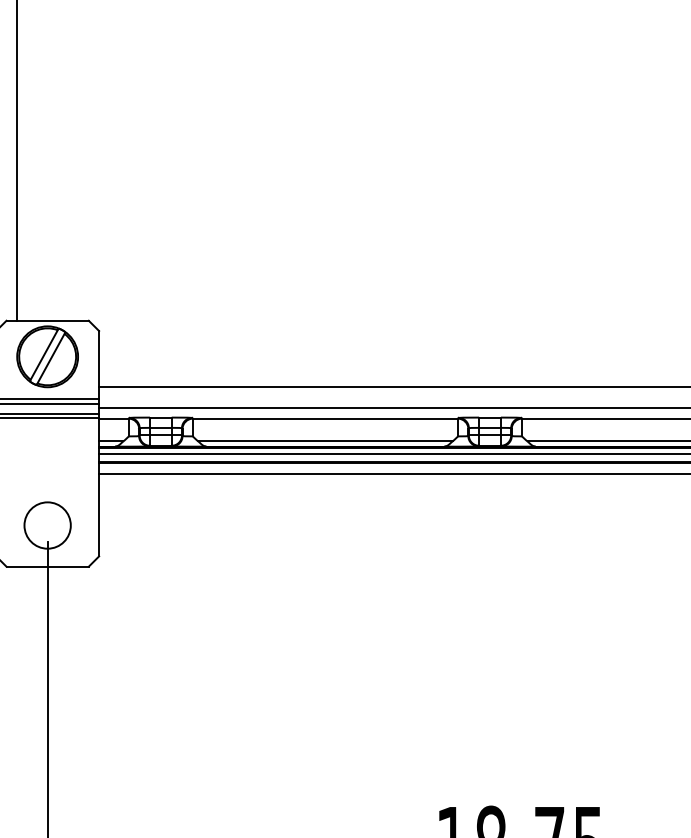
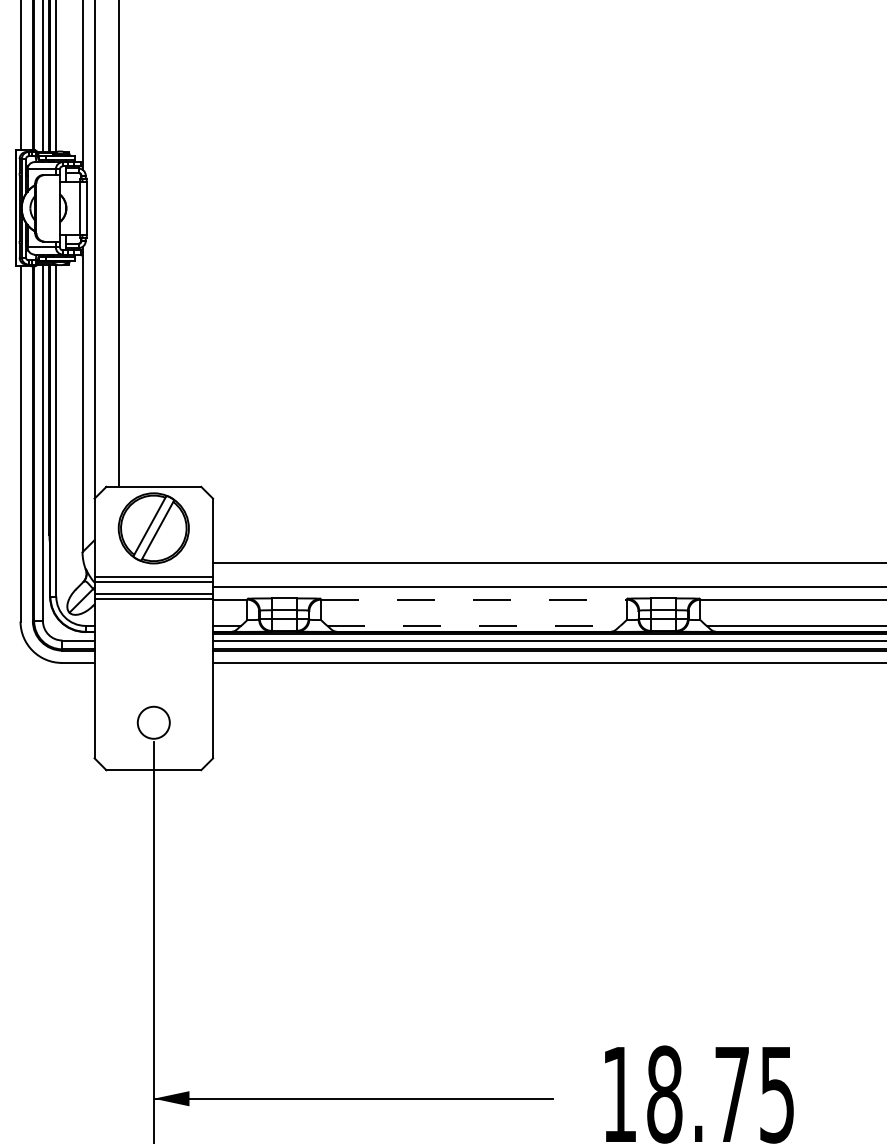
line: (325, 418) -> (473, 599), solid -> dashed
line: (325, 441) -> (474, 625), solid -> dashed
circle: (47, 525) -> (153, 722), size x0.6

